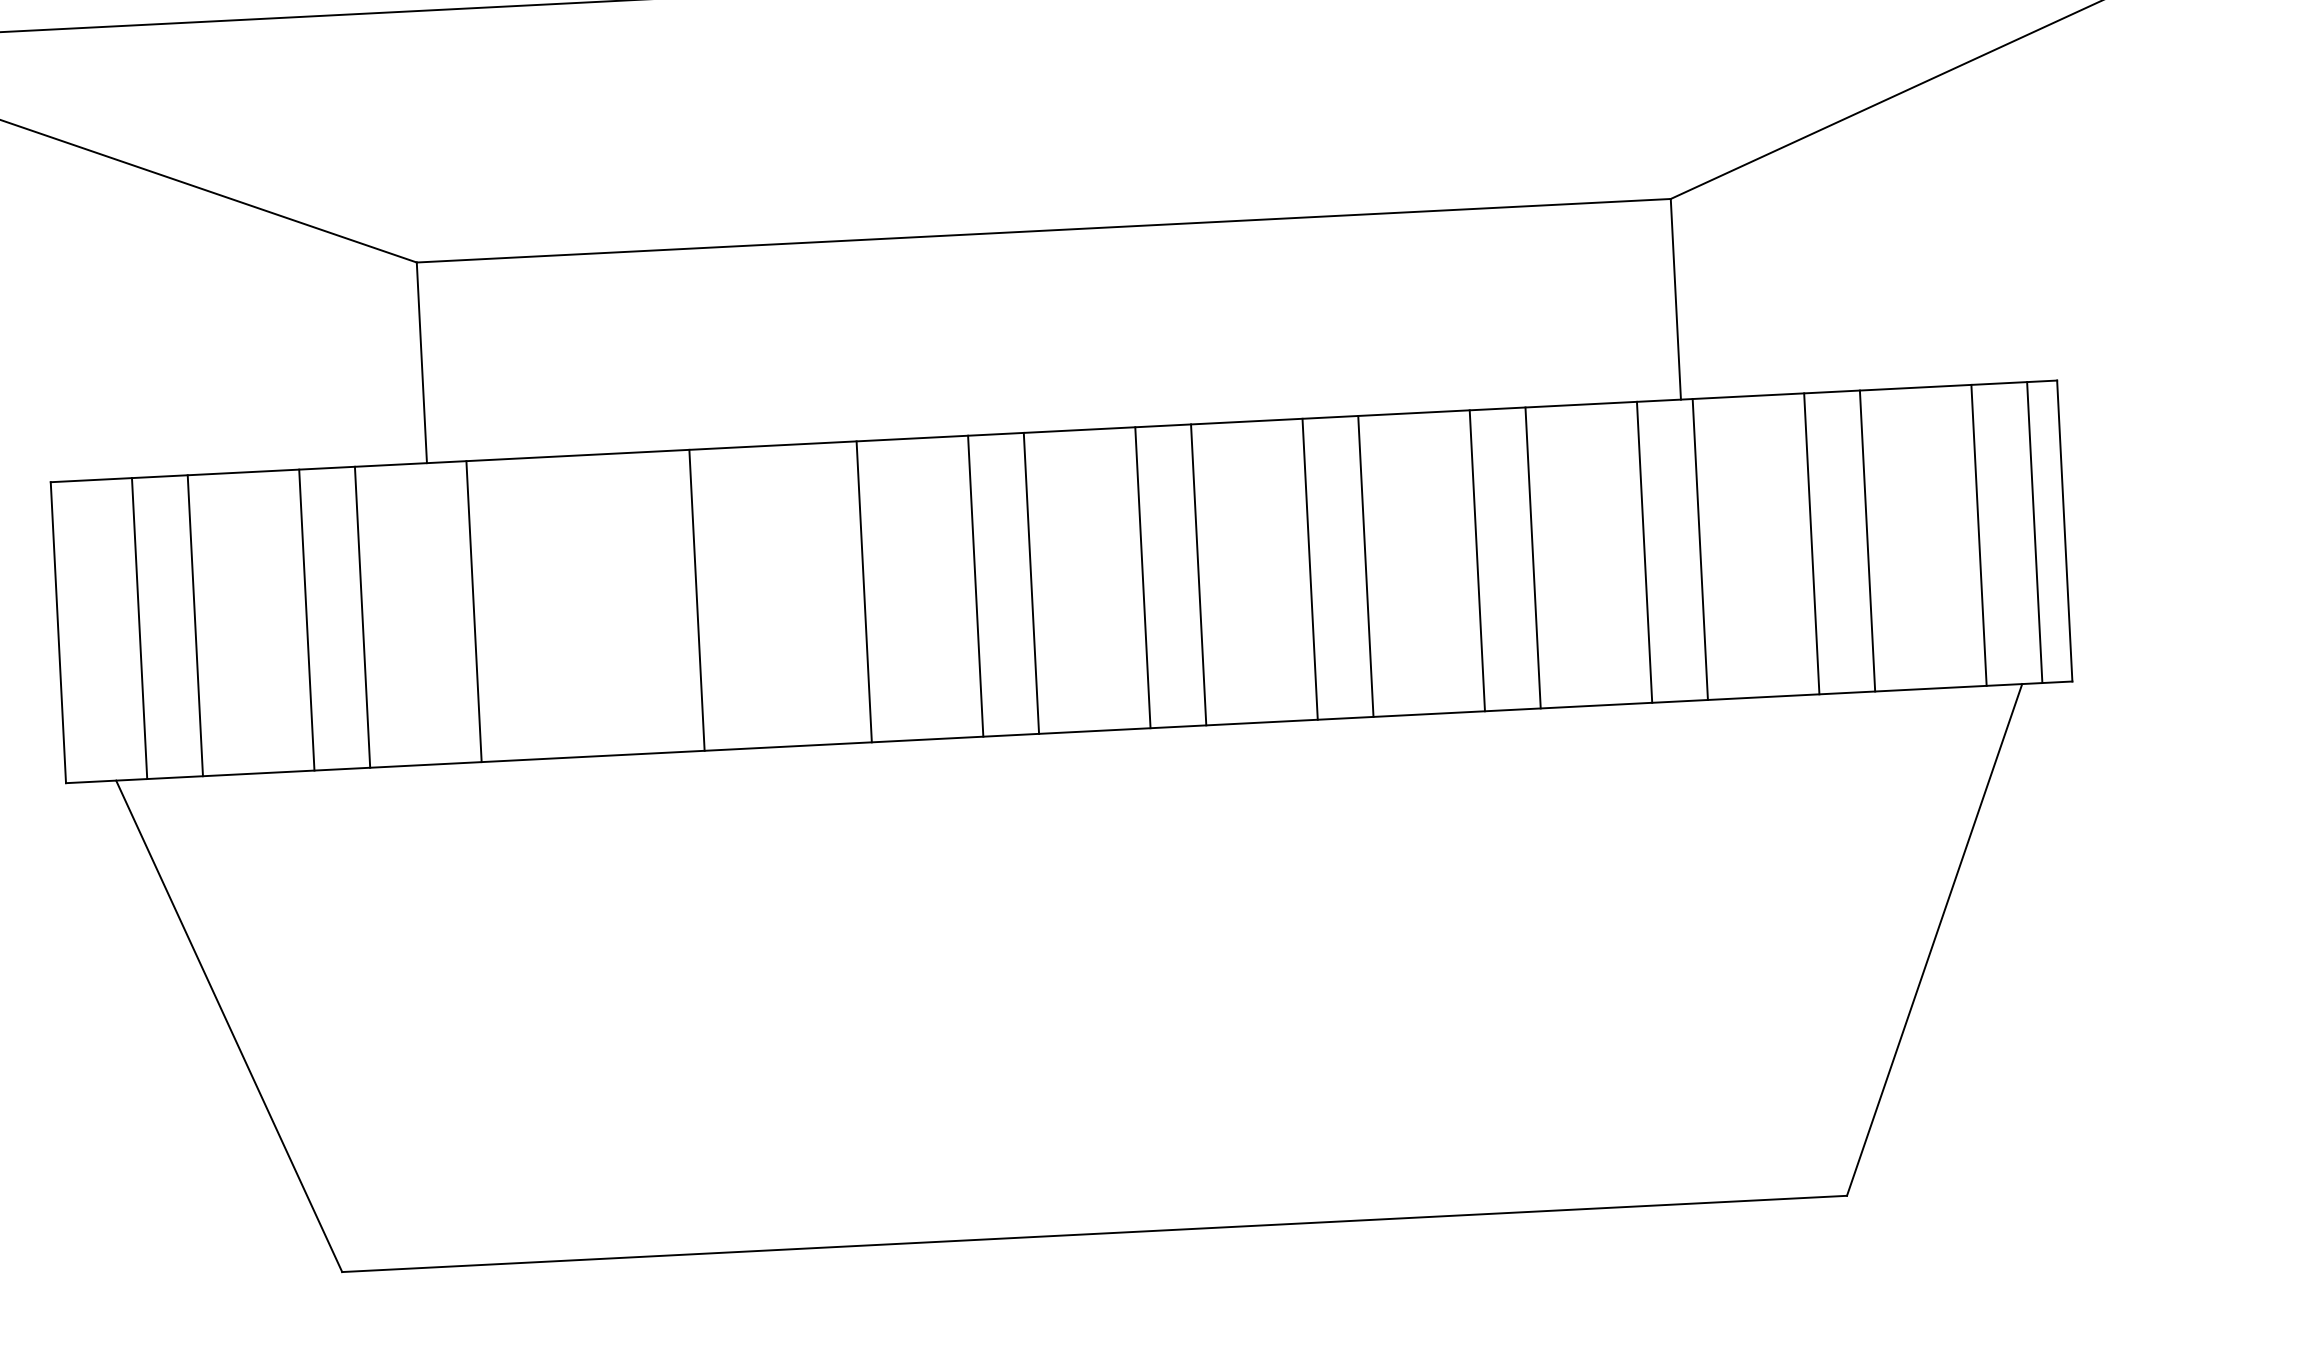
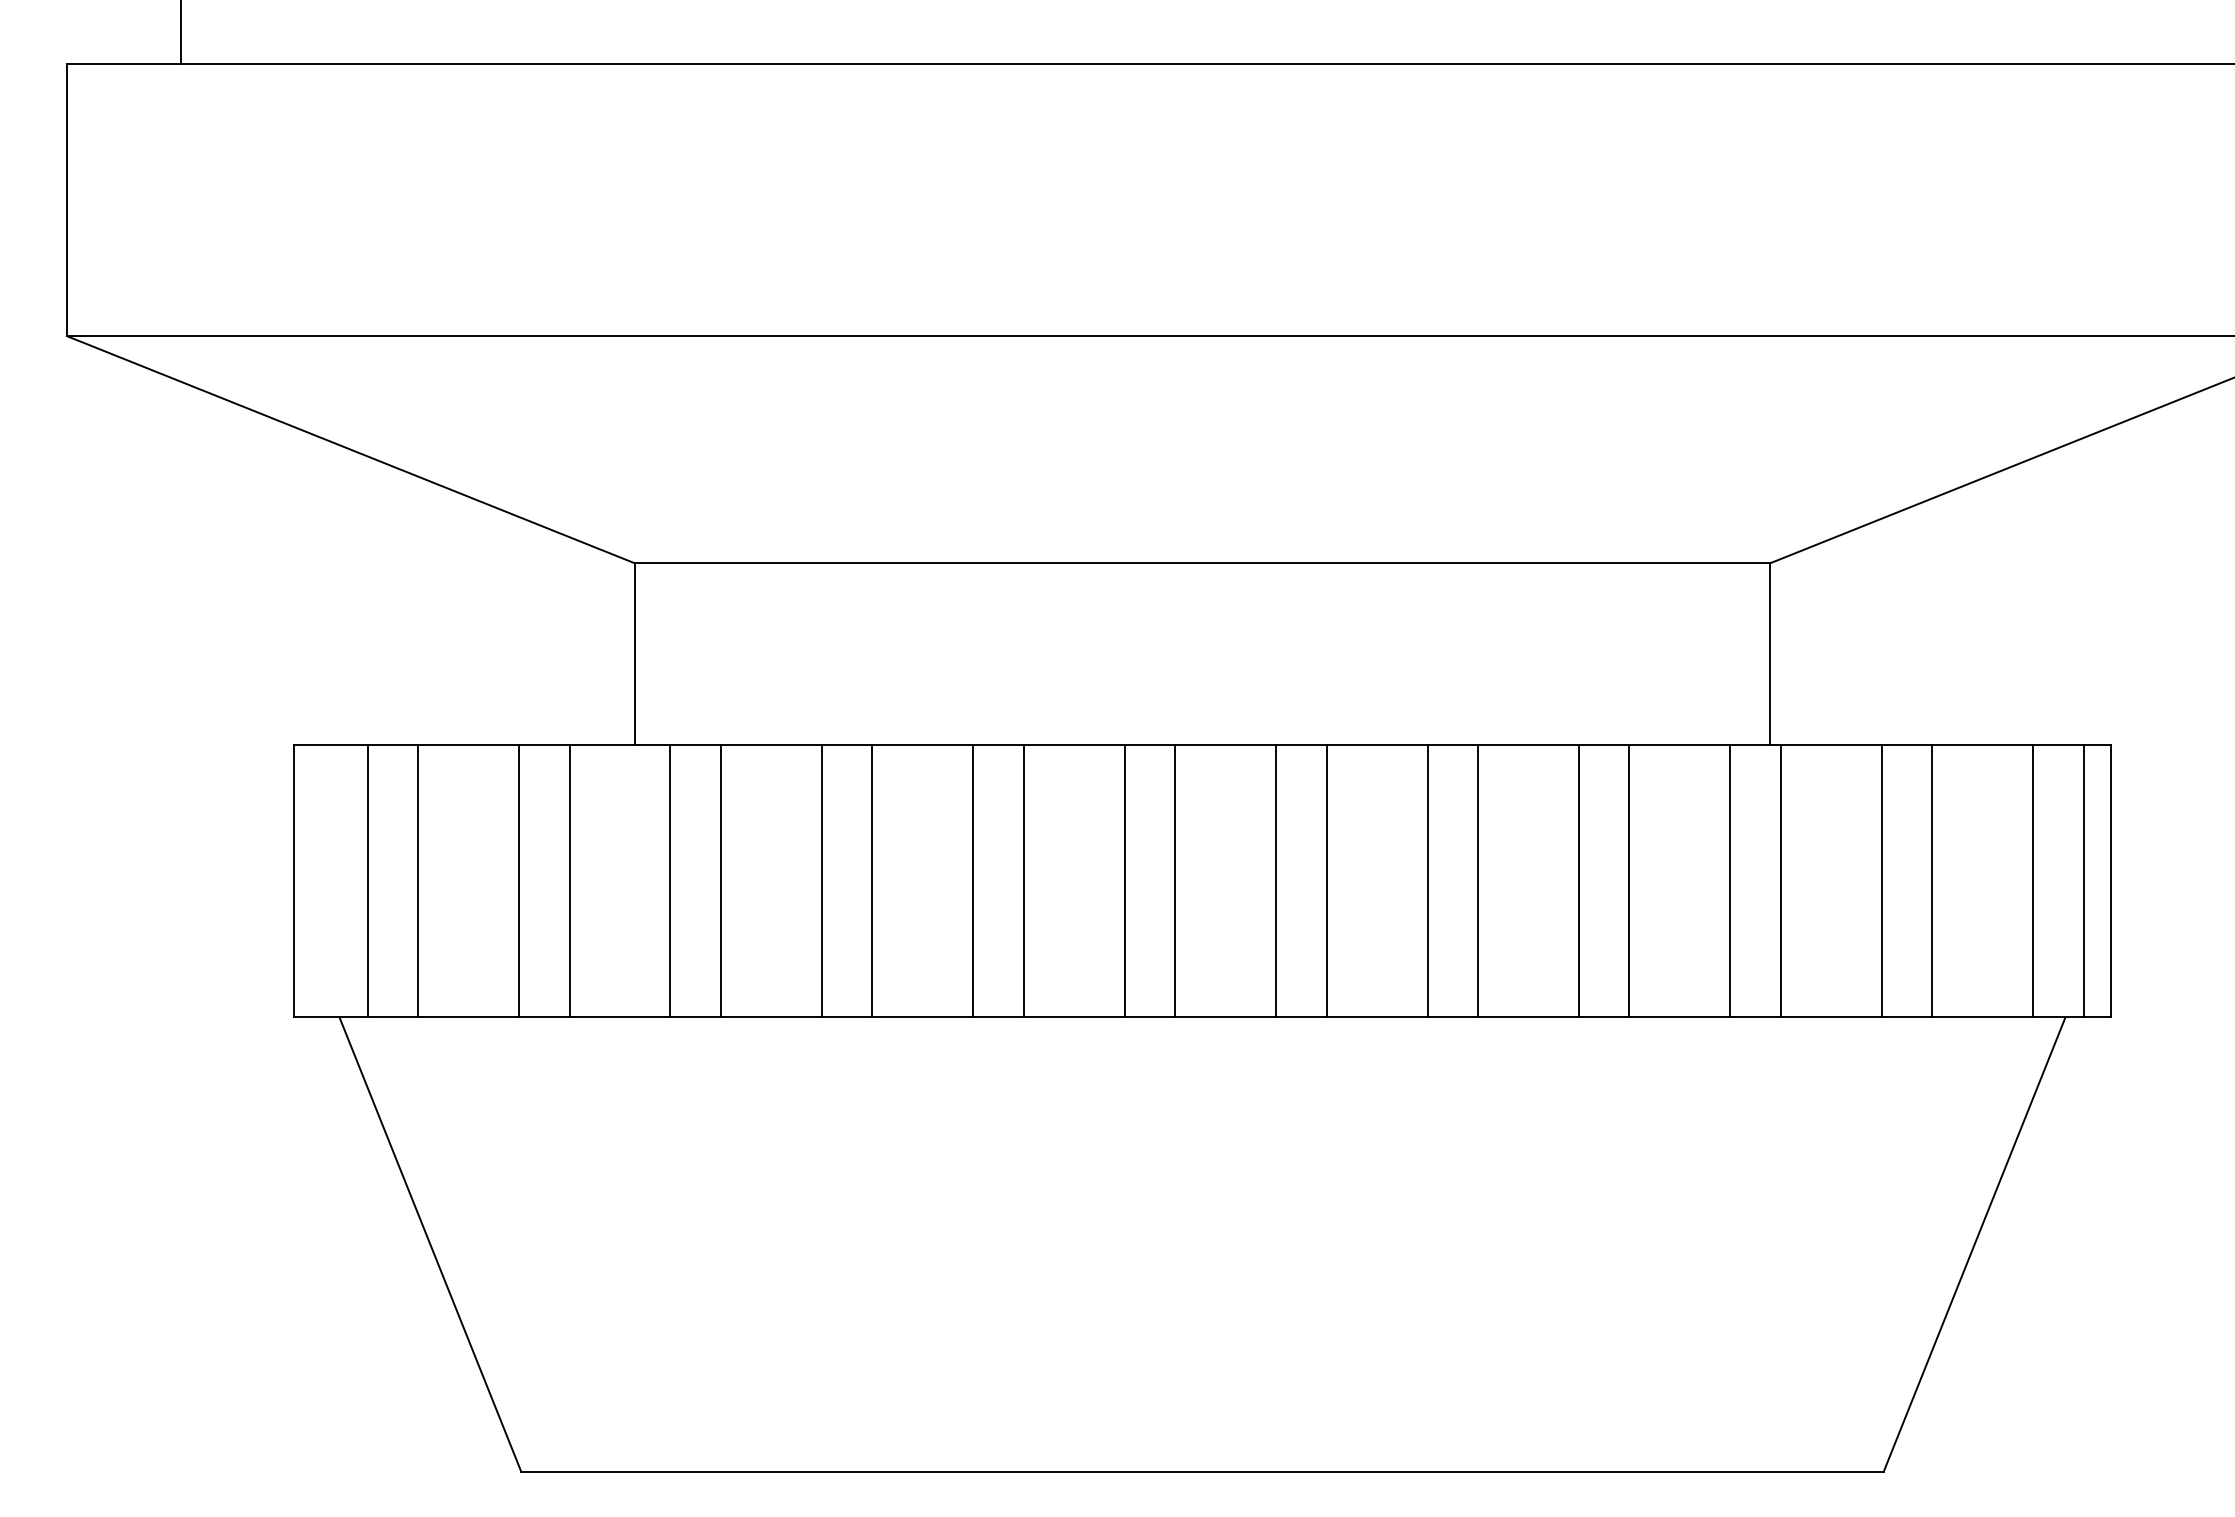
line: (808, 593) -> (973, 880), added
line: (640, 602) -> (821, 880), added
line: (529, 608) -> (720, 880), added

